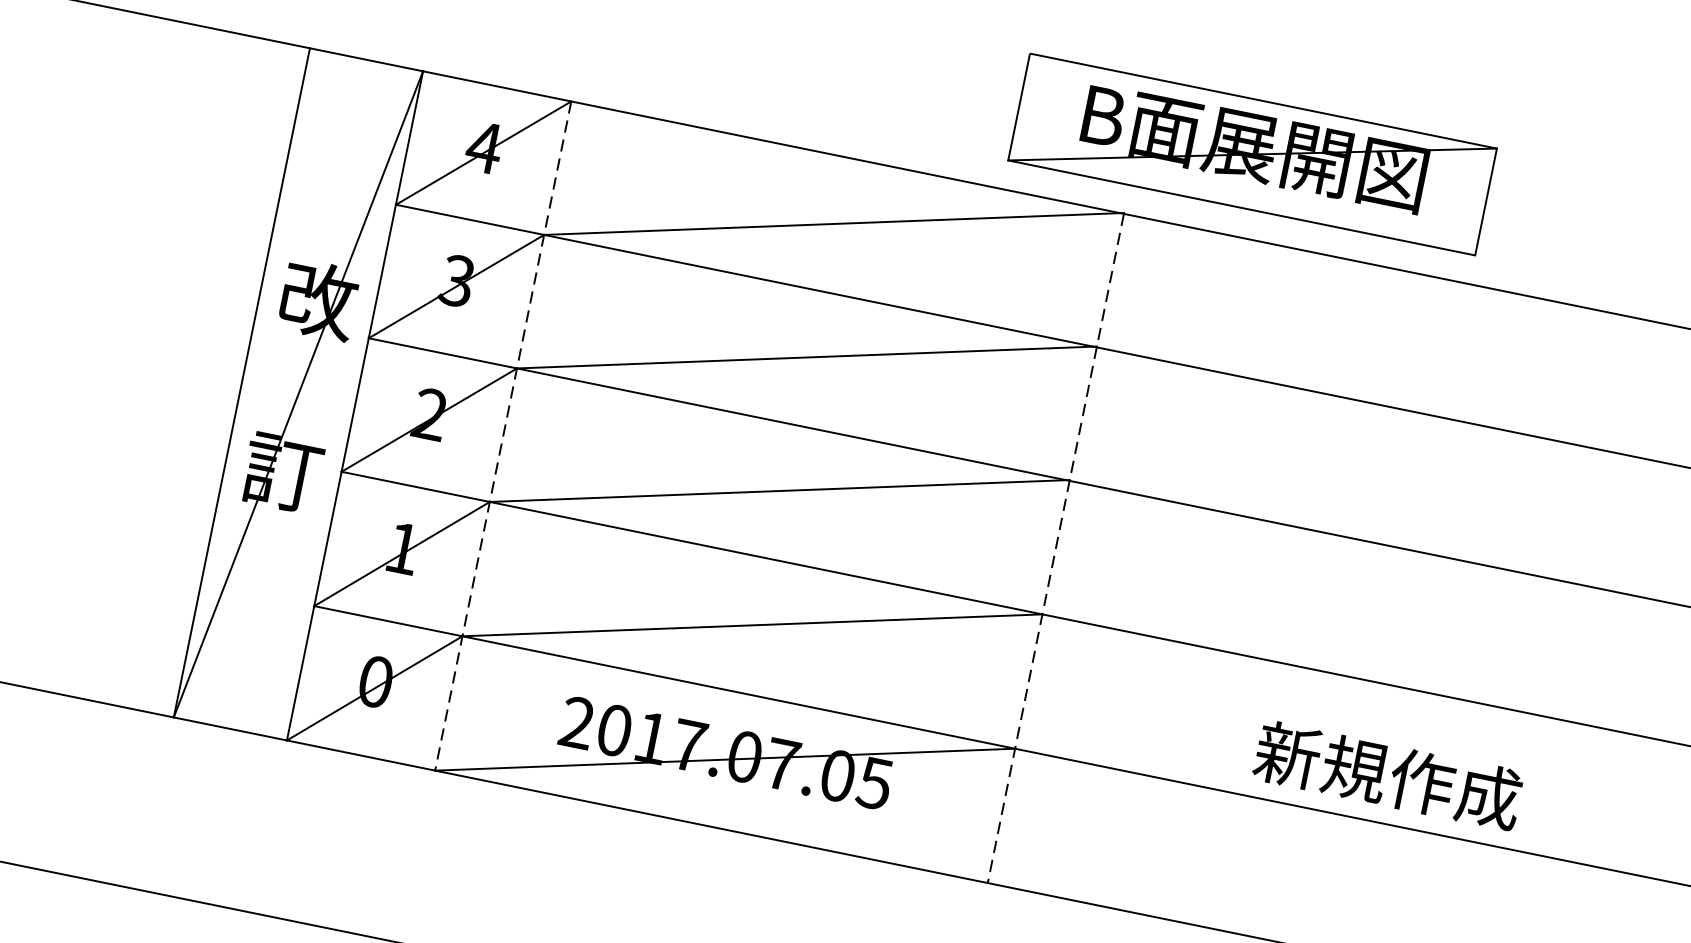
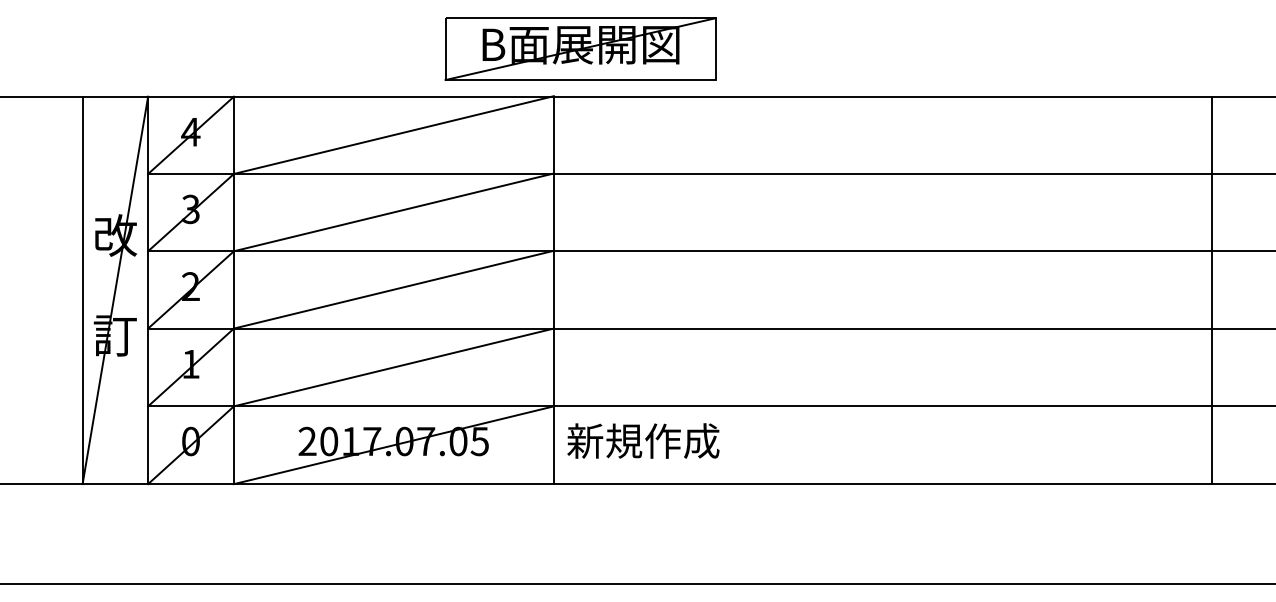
part: (1252, 153) -> (580, 48), moved
line: (502, 436) -> (233, 290), dashed -> solid
line: (1055, 548) -> (553, 290), dashed -> solid
text: (1388, 774) -> (643, 440), moved

